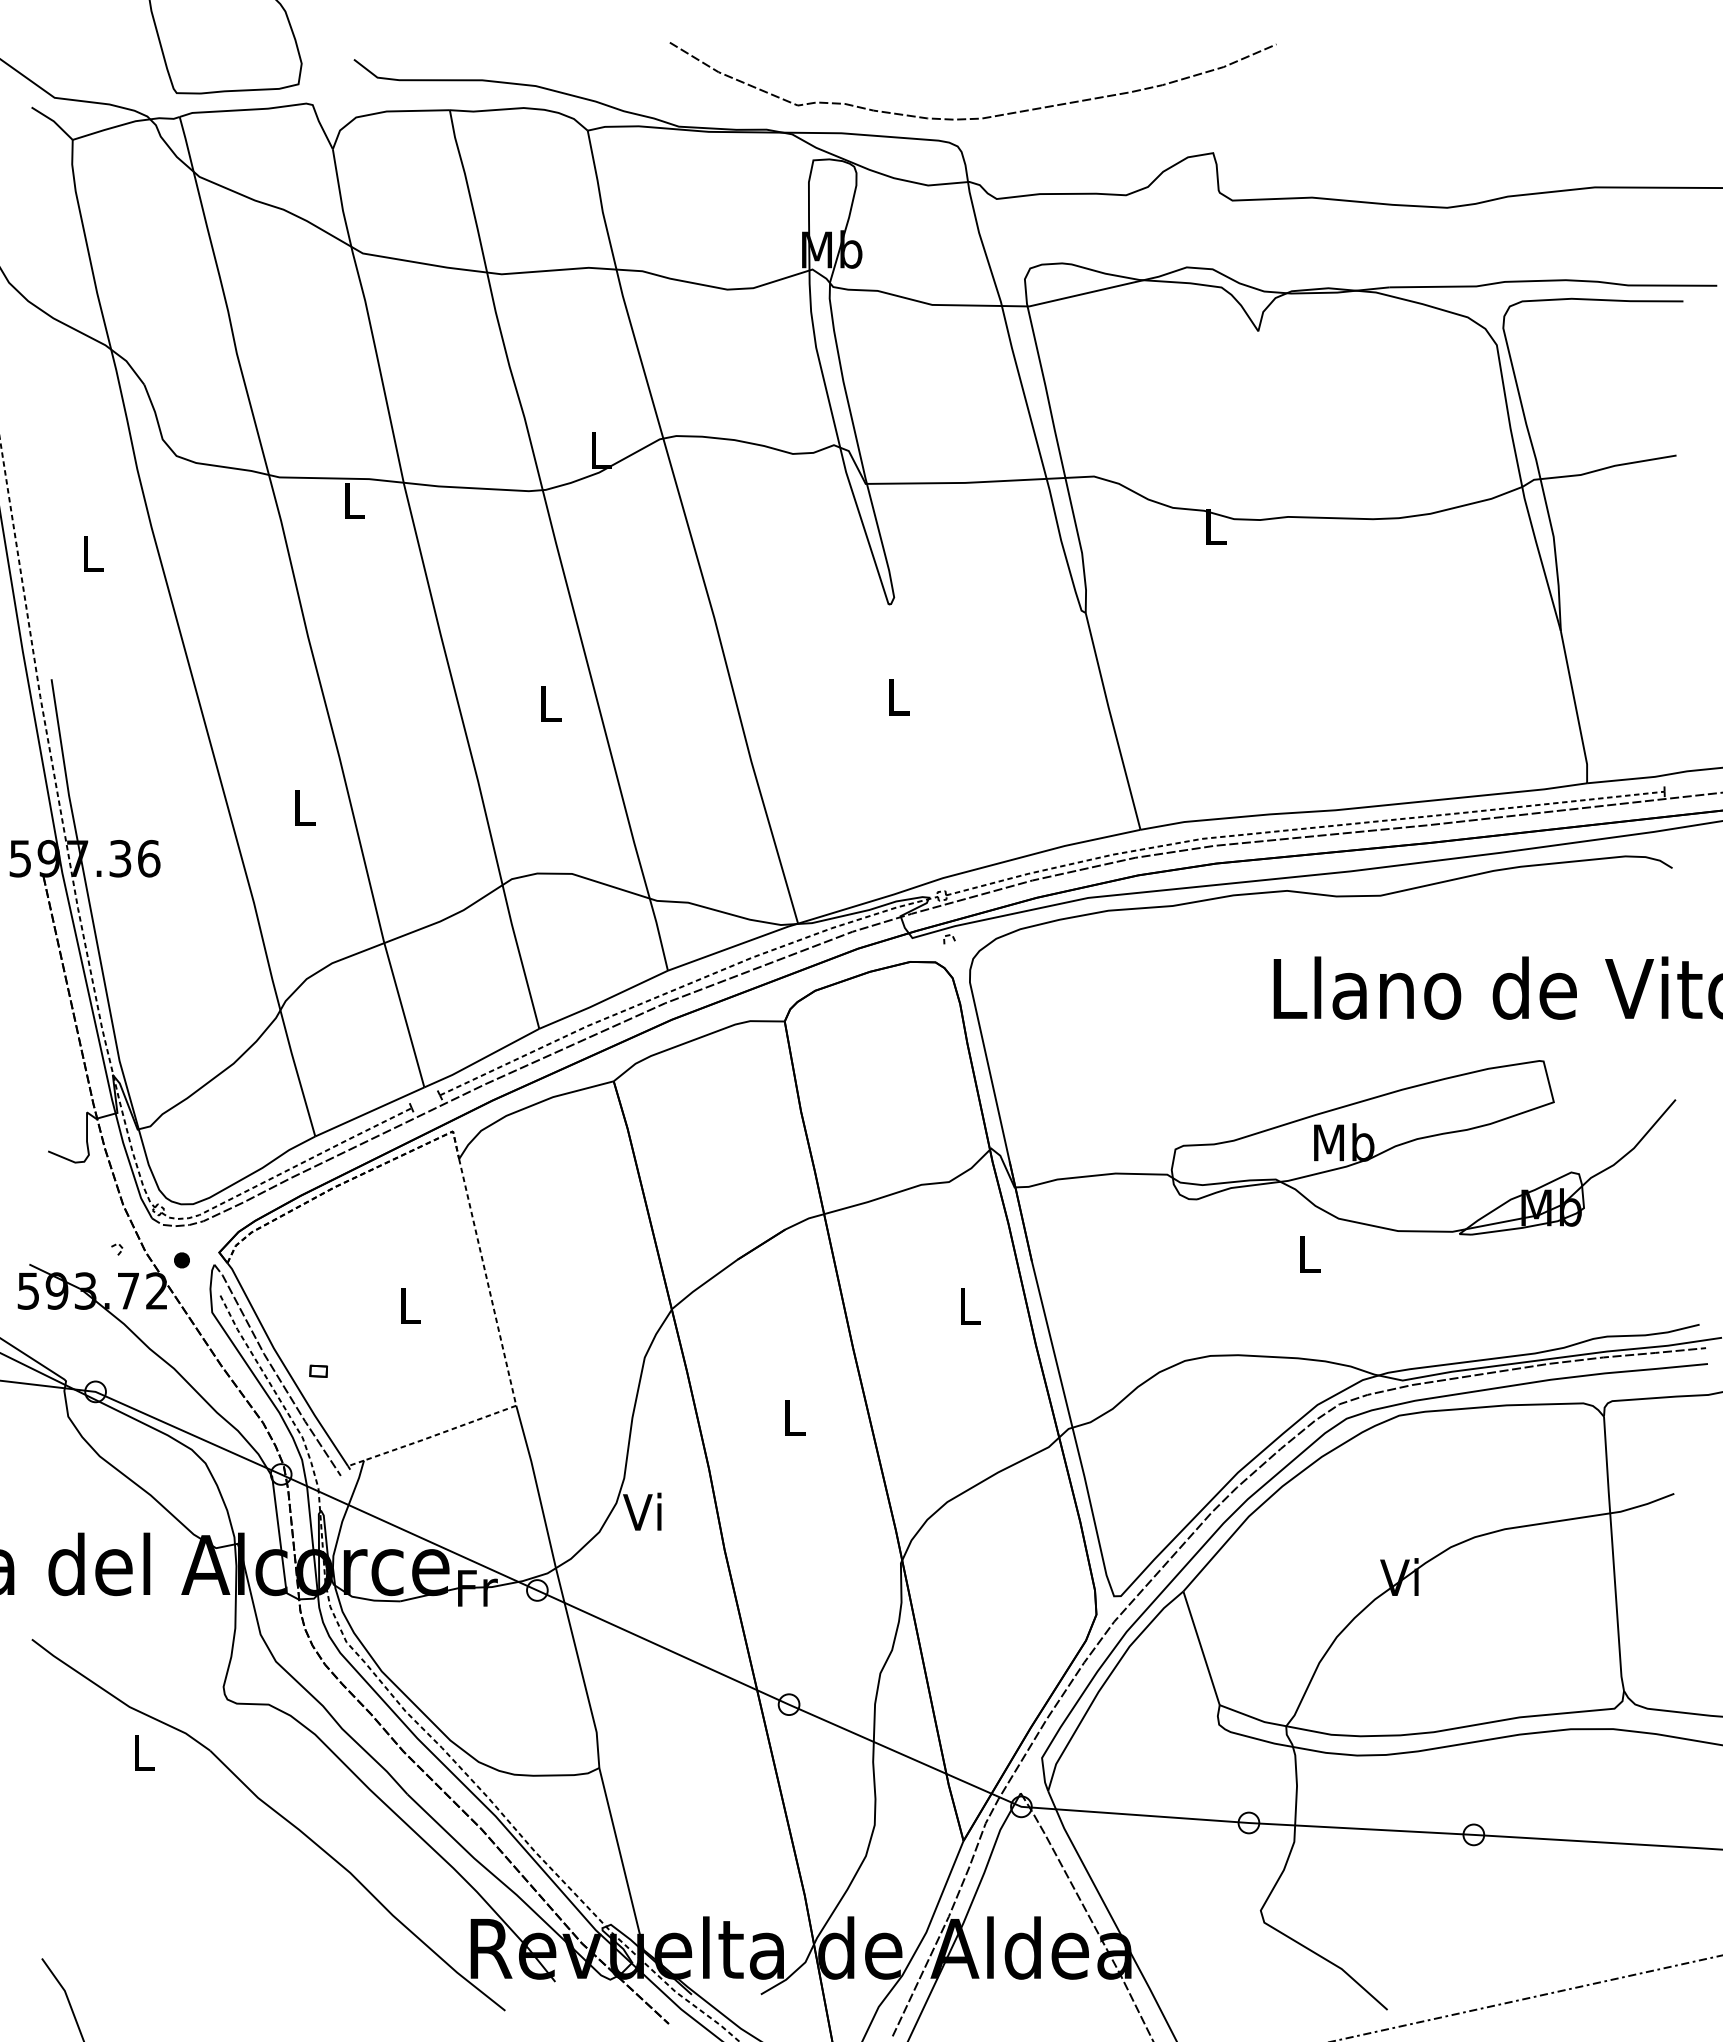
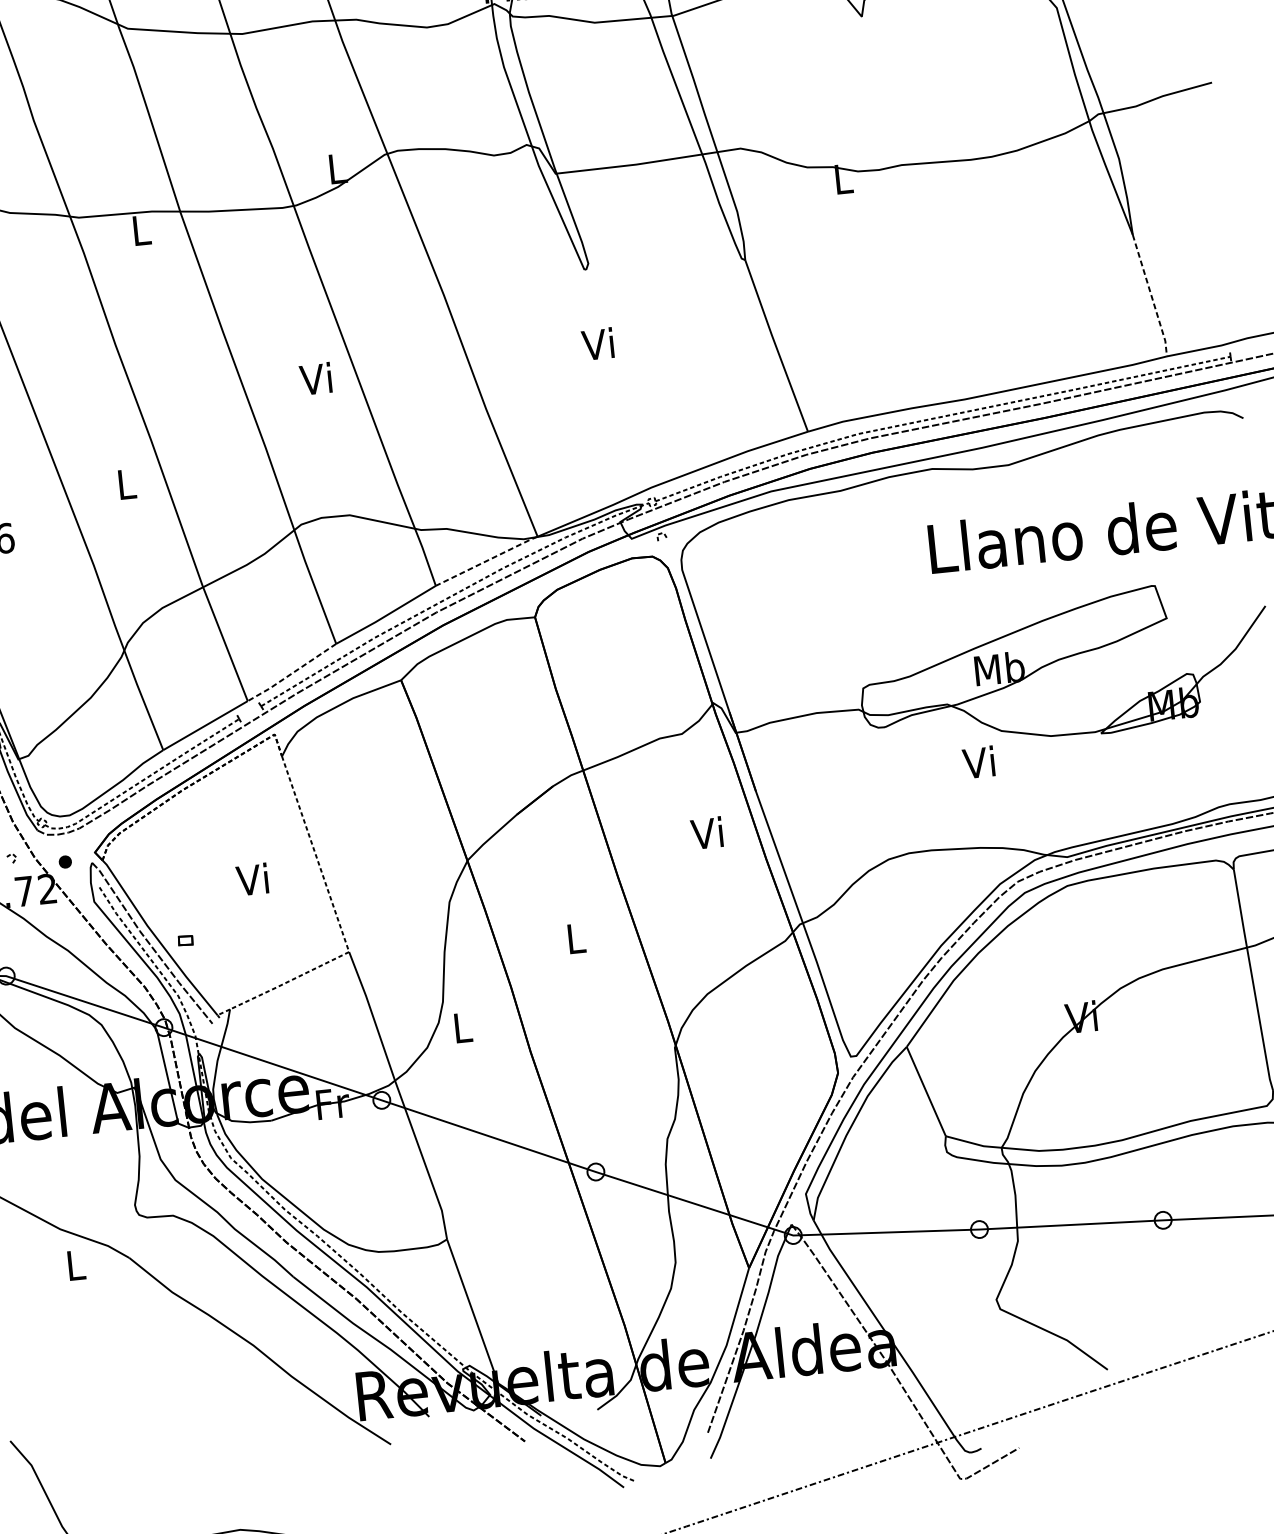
text: (895, 696) -> (597, 343), L -> Vi
text: (547, 703) -> (315, 378), L -> Vi
line: (1575, 707) -> (1151, 295), solid -> dashed
line: (733, 946) -> (487, 560), solid -> dashed
line: (481, 1059) -> (291, 673), solid -> dashed
text: (1306, 1253) -> (978, 762), L -> Vi
text: (407, 1305) -> (252, 879), L -> Vi
text: (966, 1305) -> (706, 832), L -> Vi
text: (642, 1511) -> (460, 1027), Vi -> L

